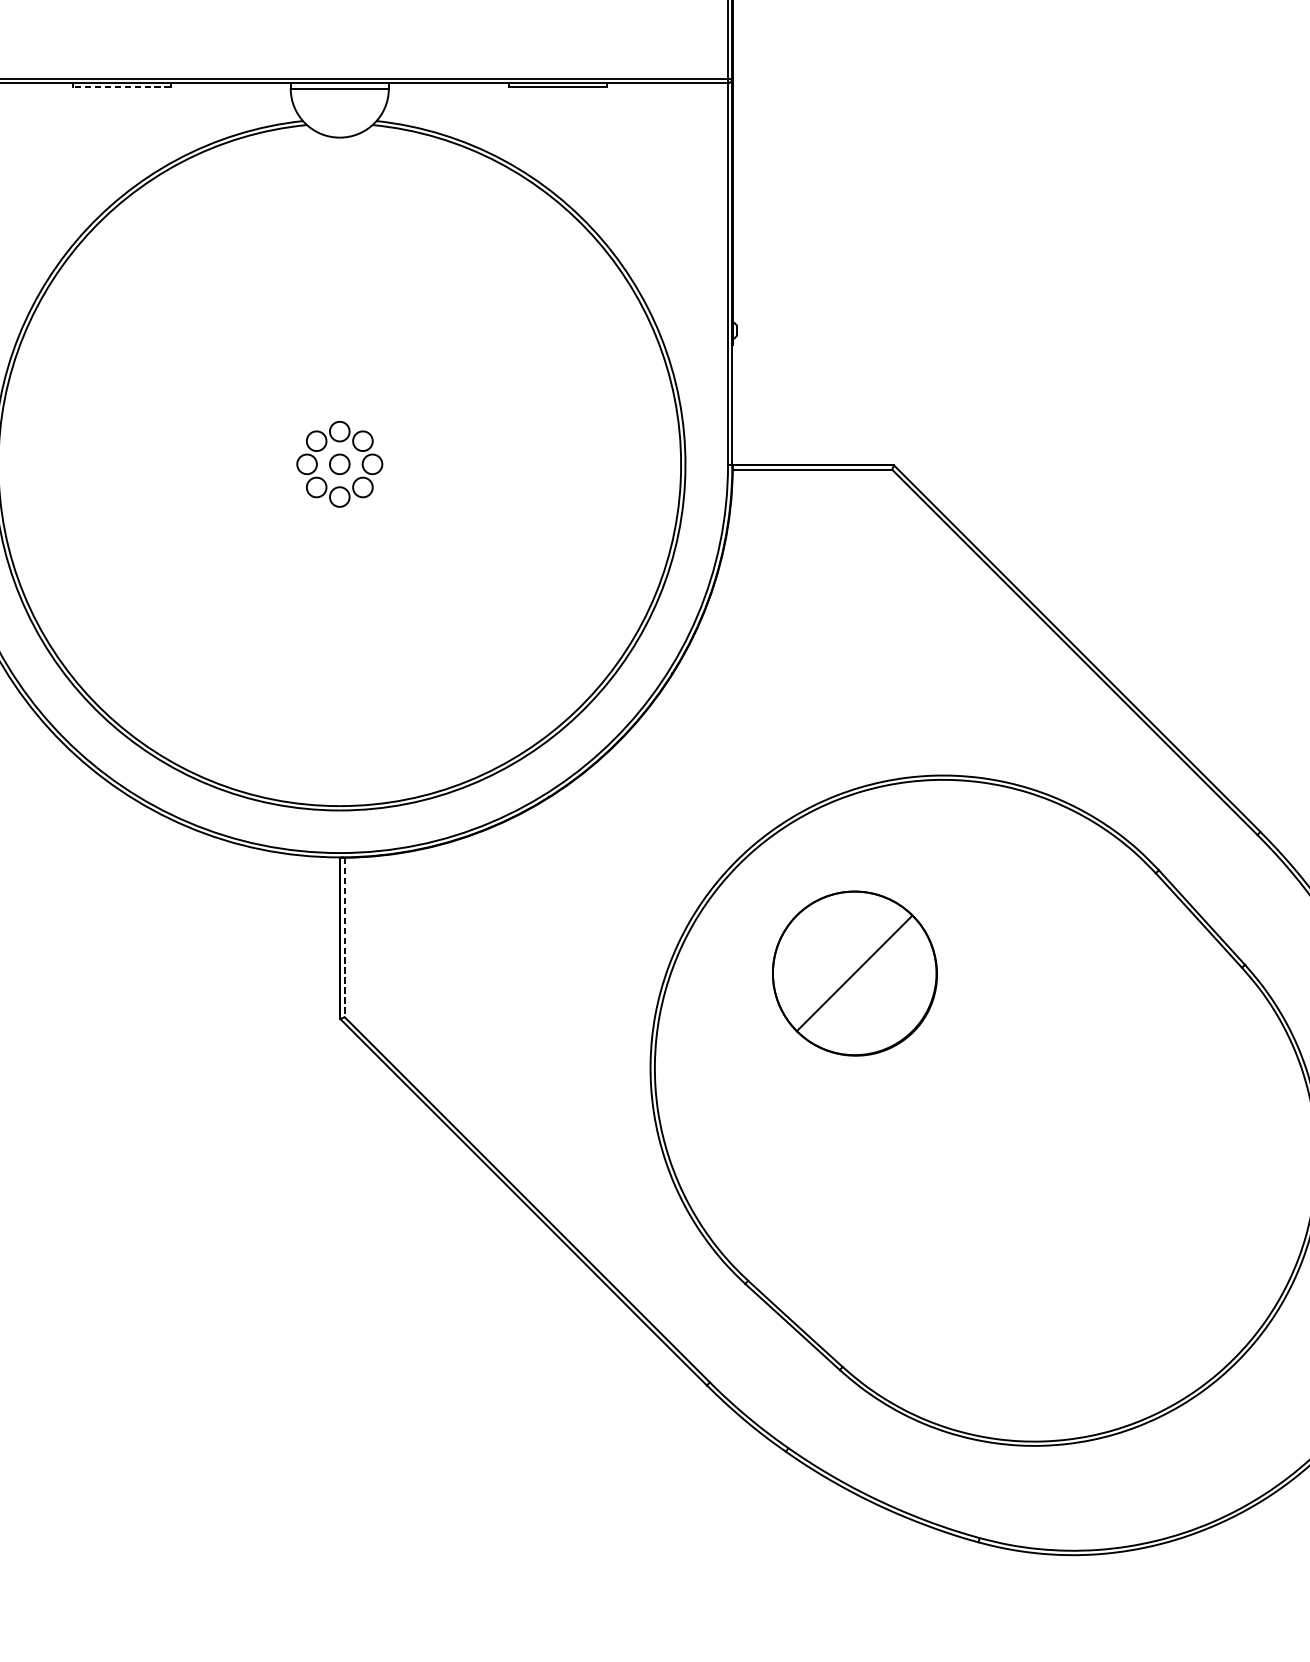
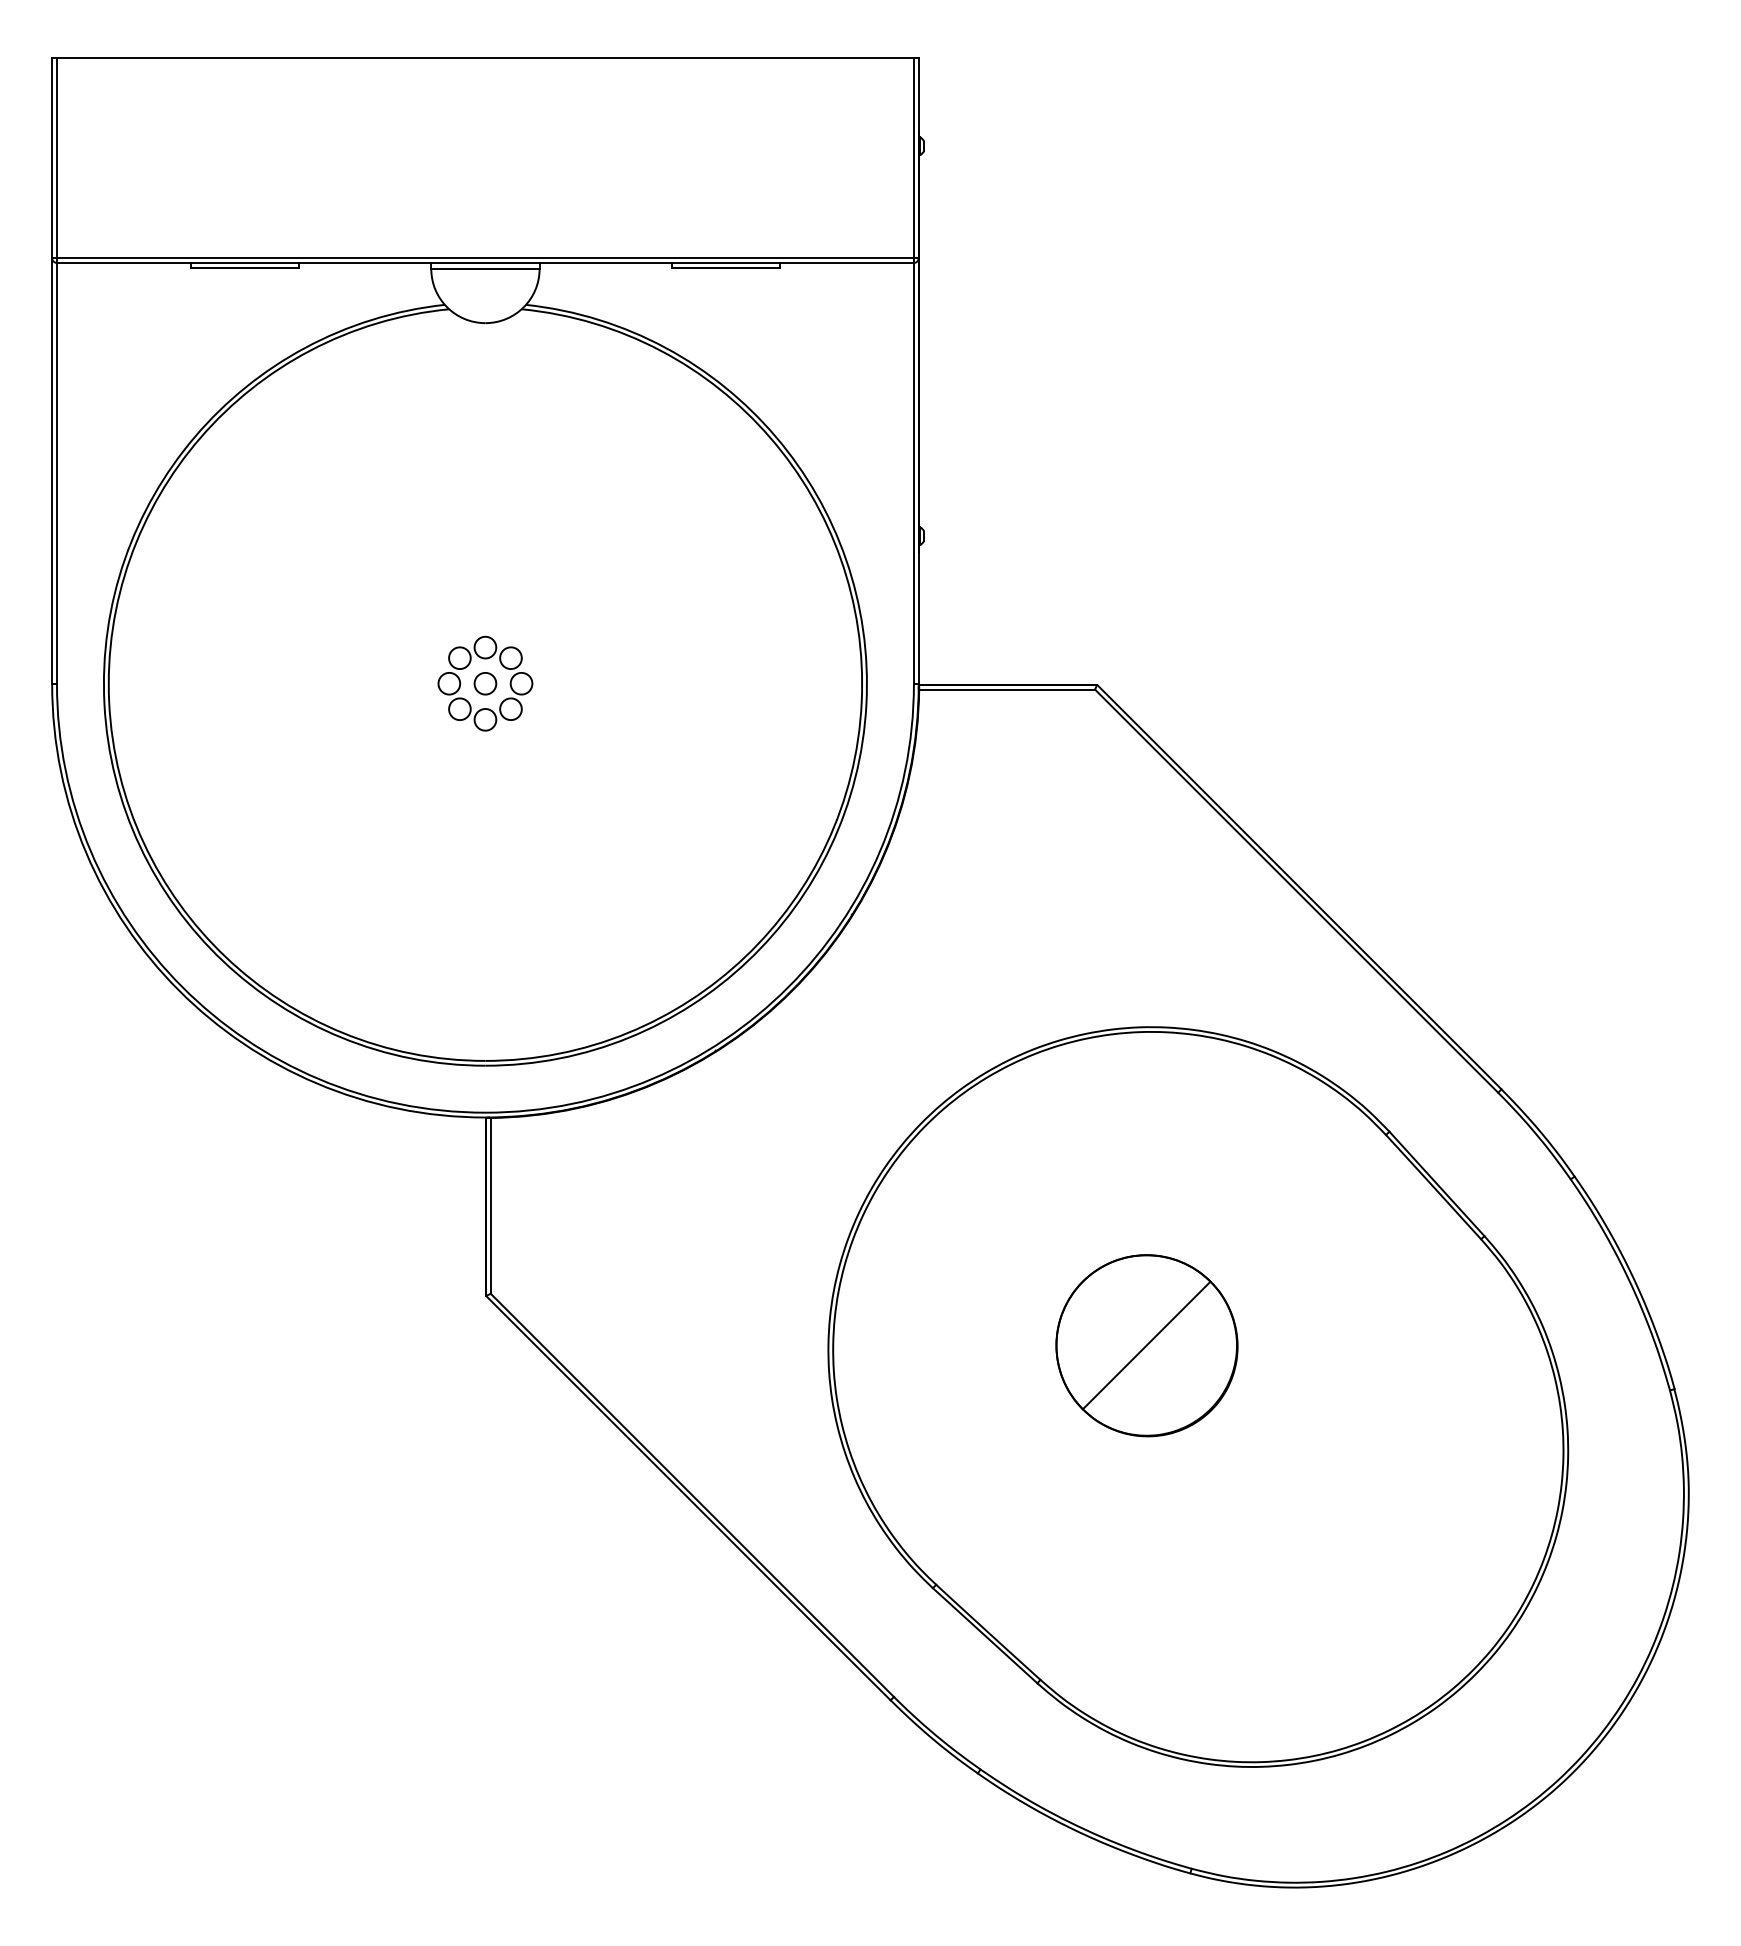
line: (121, 87) -> (244, 267), dashed -> solid
line: (344, 937) -> (490, 1205), dashed -> solid
part: (854, 973) -> (1146, 1345), moved

